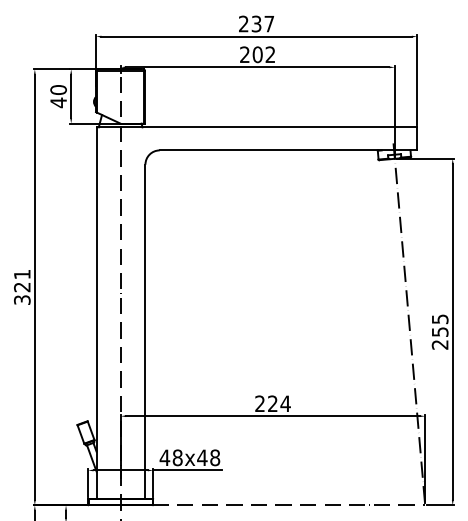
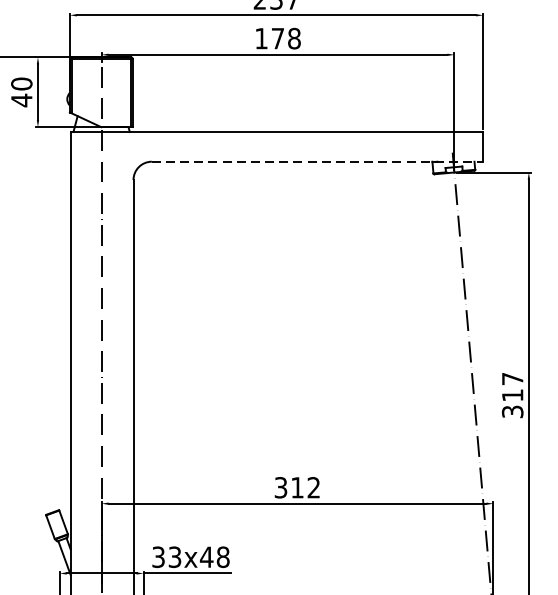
text: (257, 54) -> (277, 38), 202 -> 178
line: (288, 150) -> (317, 161), solid -> dashed
text: (440, 331) -> (513, 394), 255 -> 317
text: (272, 403) -> (296, 487), 224 -> 312
text: (170, 457) -> (165, 556), 48x48 -> 33x48

